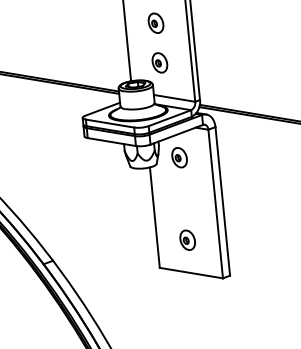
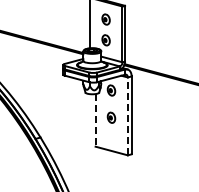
line: (215, 204) -> (127, 116), solid -> dashed
line: (154, 217) -> (95, 120), solid -> dashed
part: (187, 239) -> (111, 117), moved

